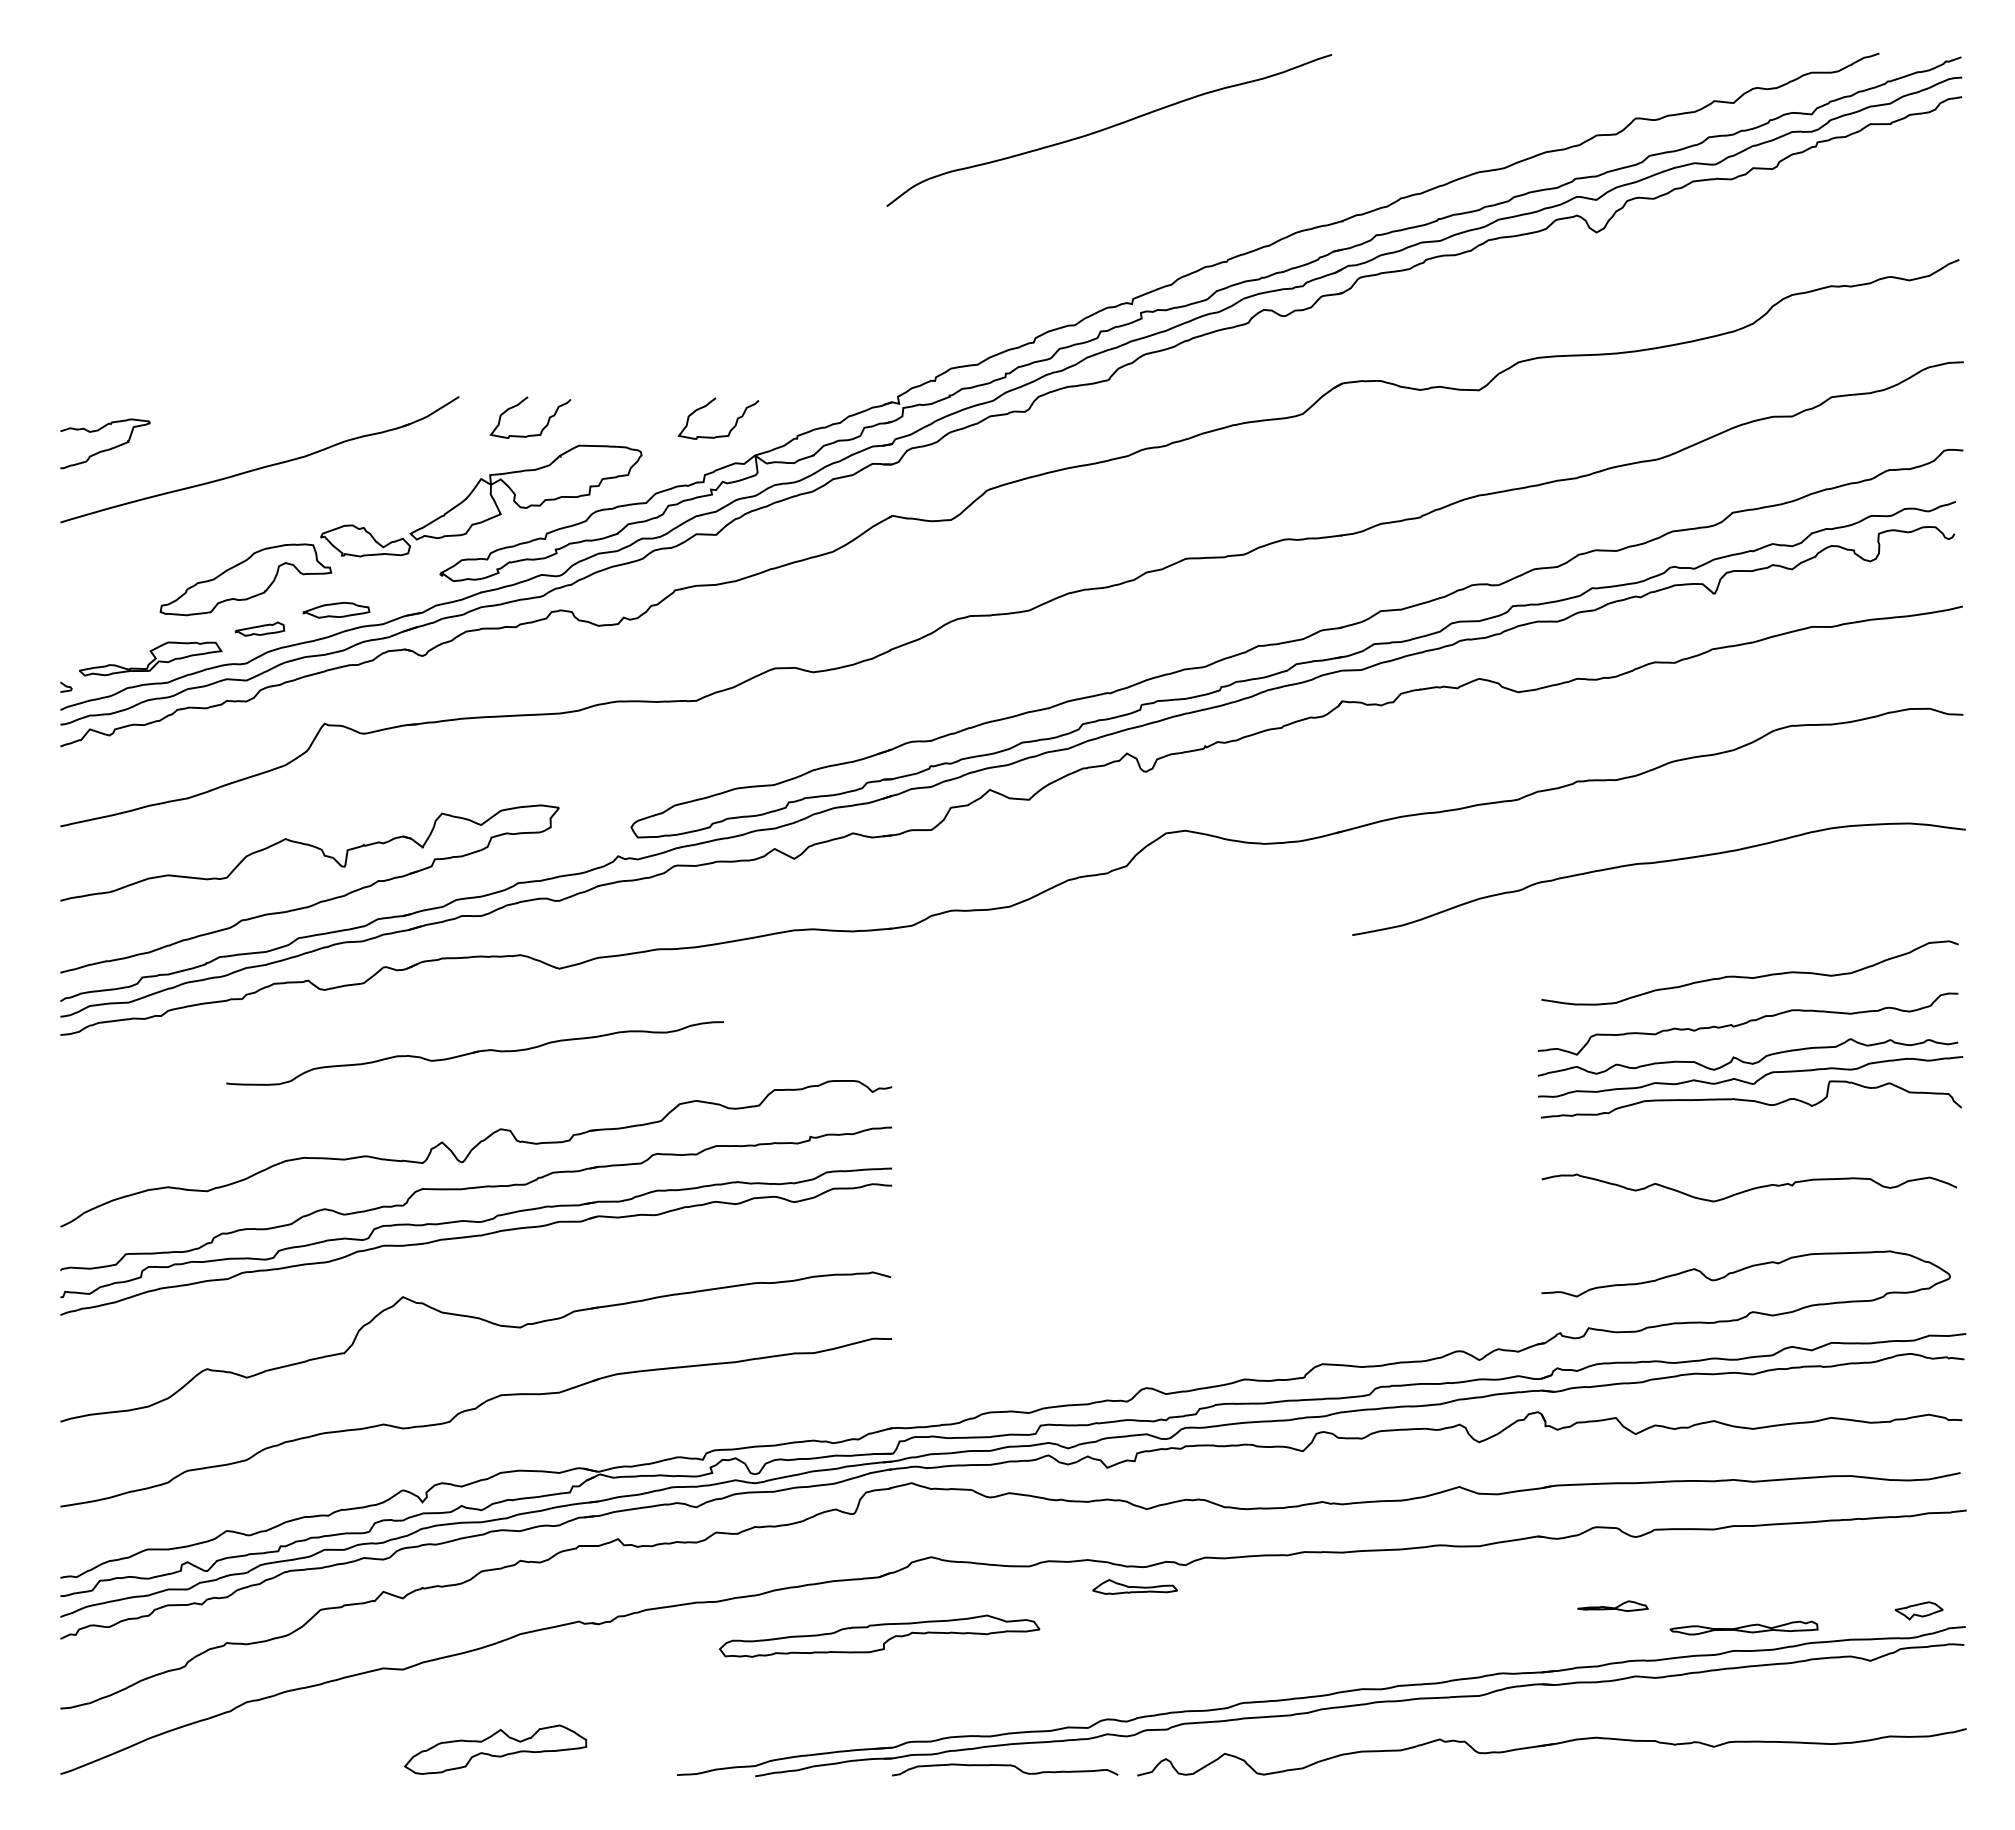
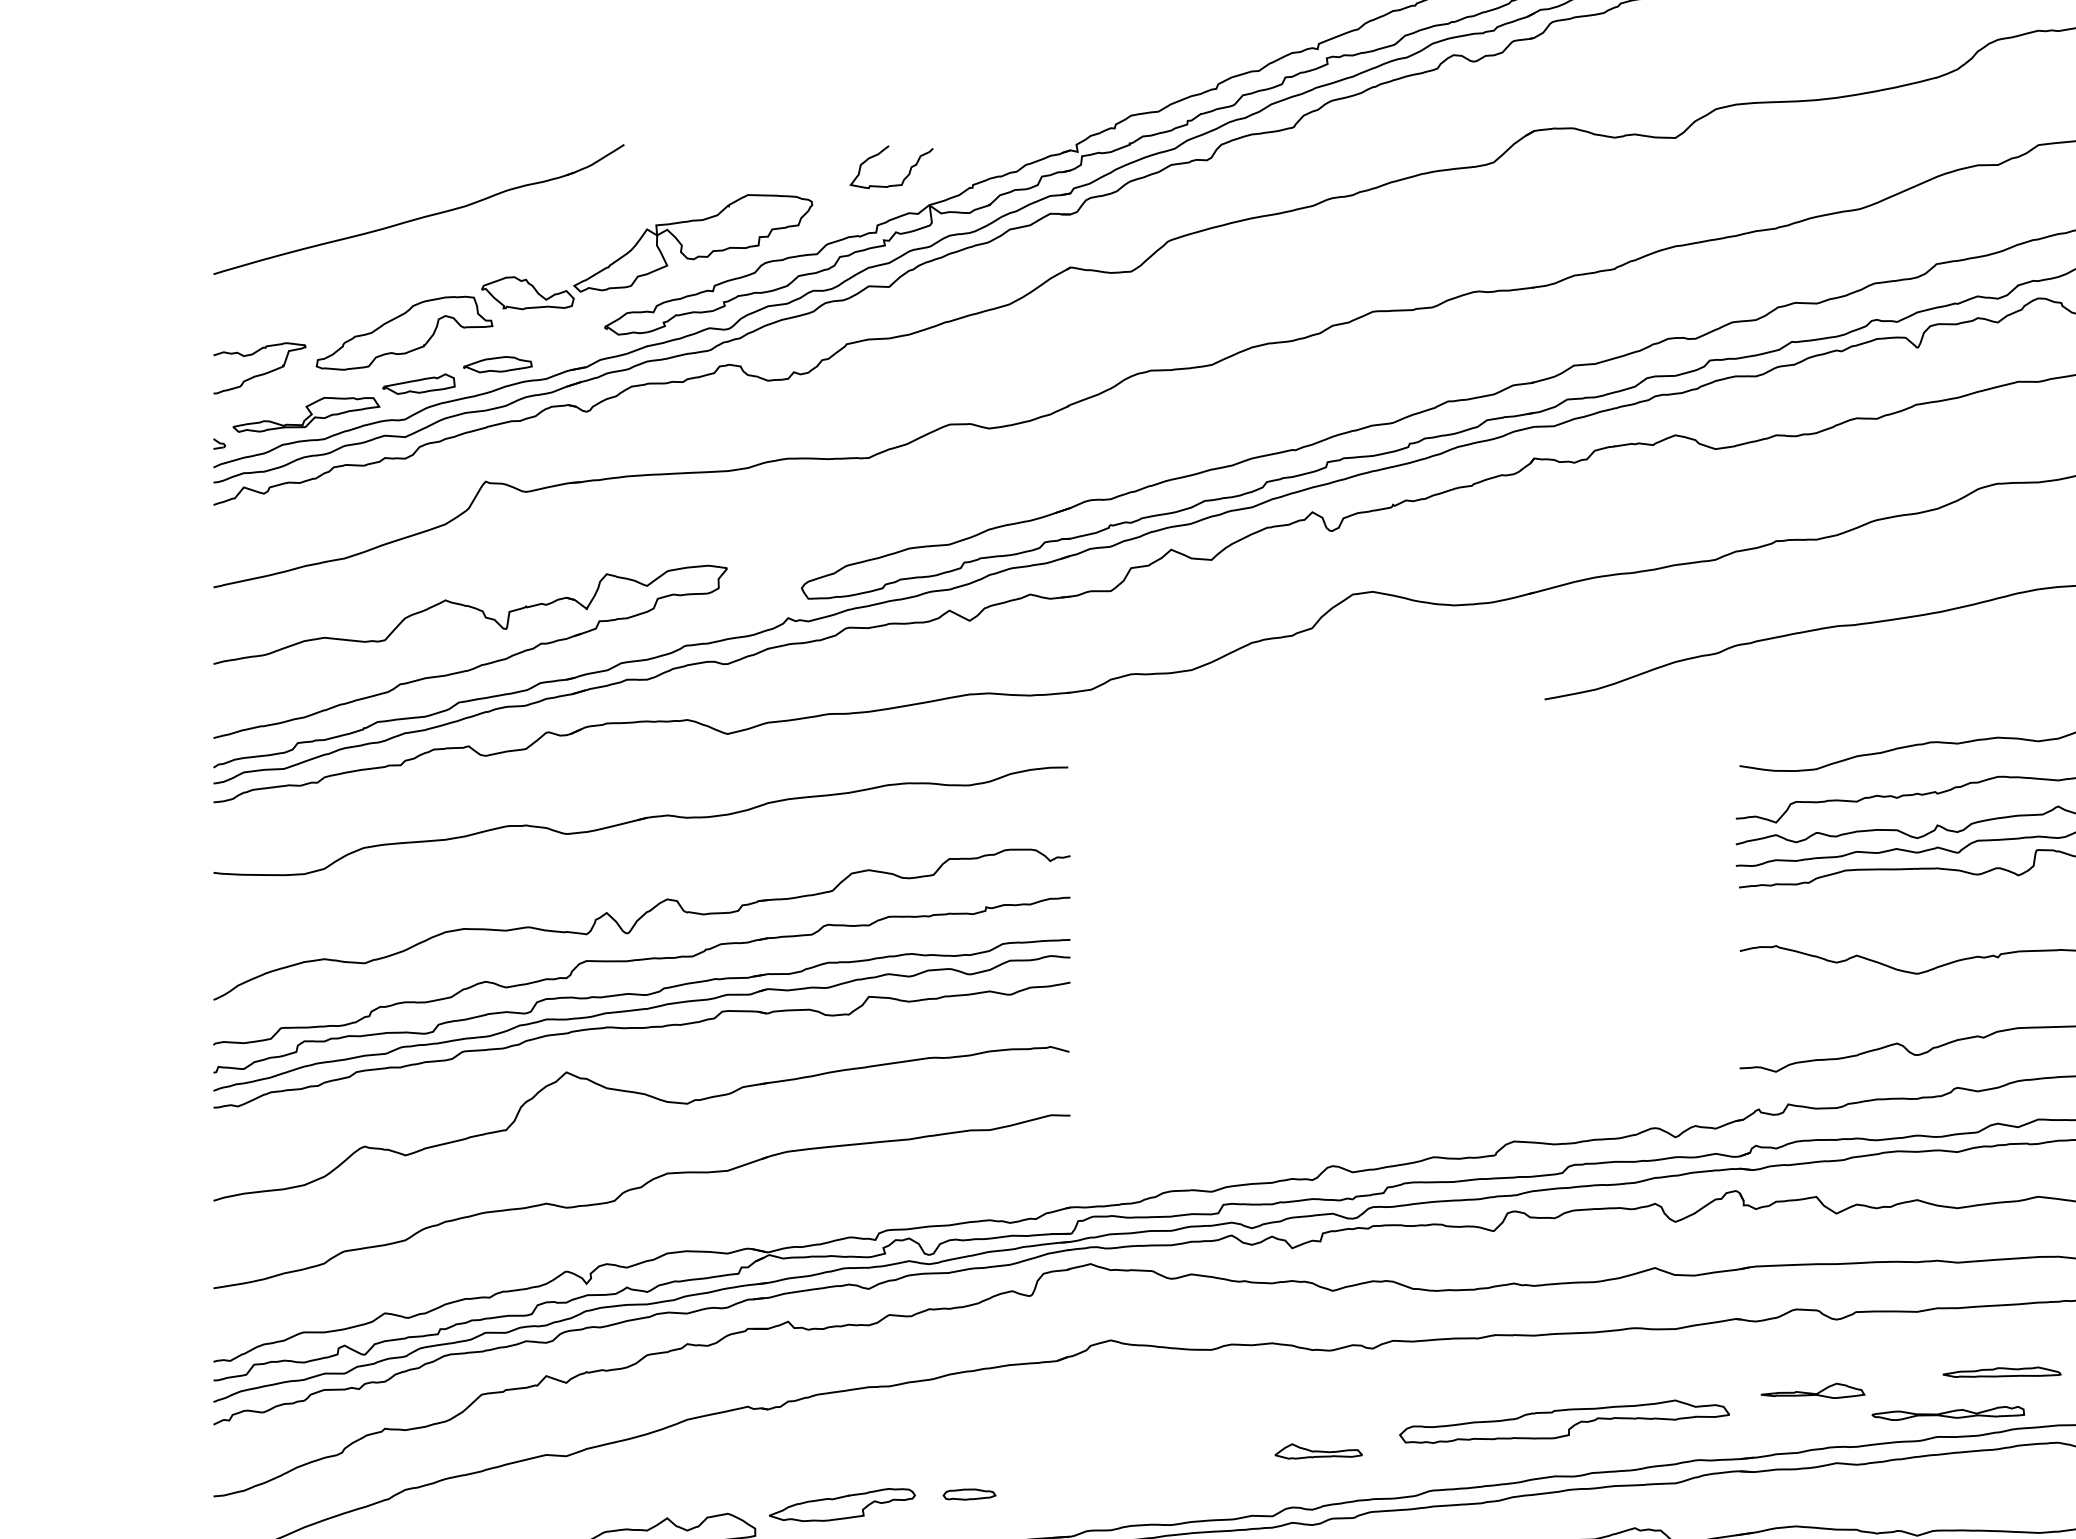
curve: (542, 428) -> (710, 177), removed
curve: (108, 448) -> (263, 373), moved
part: (259, 628) -> (418, 383), size x1.43
part: (474, 1053) -> (640, 821), size x1.67
part: (476, 1254) -> (642, 1028), added
part: (1134, 1586) -> (1318, 1450), moved
part: (1796, 1587) -> (2002, 1371), added
part: (1612, 1605) -> (1812, 1390), size x1.43
part: (879, 1635) -> (1564, 1421), moved
part: (794, 1706) -> (969, 1494), added
part: (670, 1716) -> (842, 1504), added

